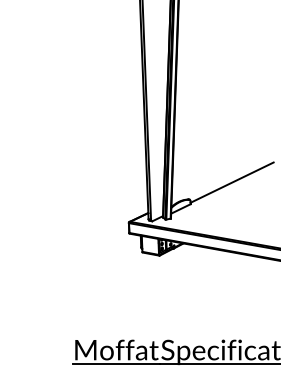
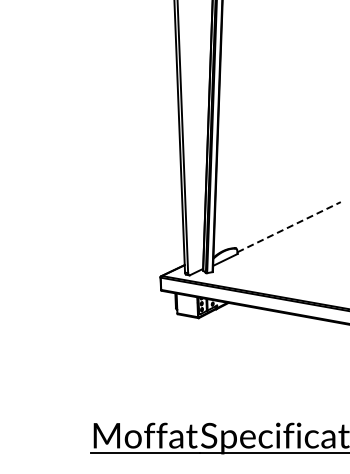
line: (232, 182) -> (289, 226), solid -> dashed

